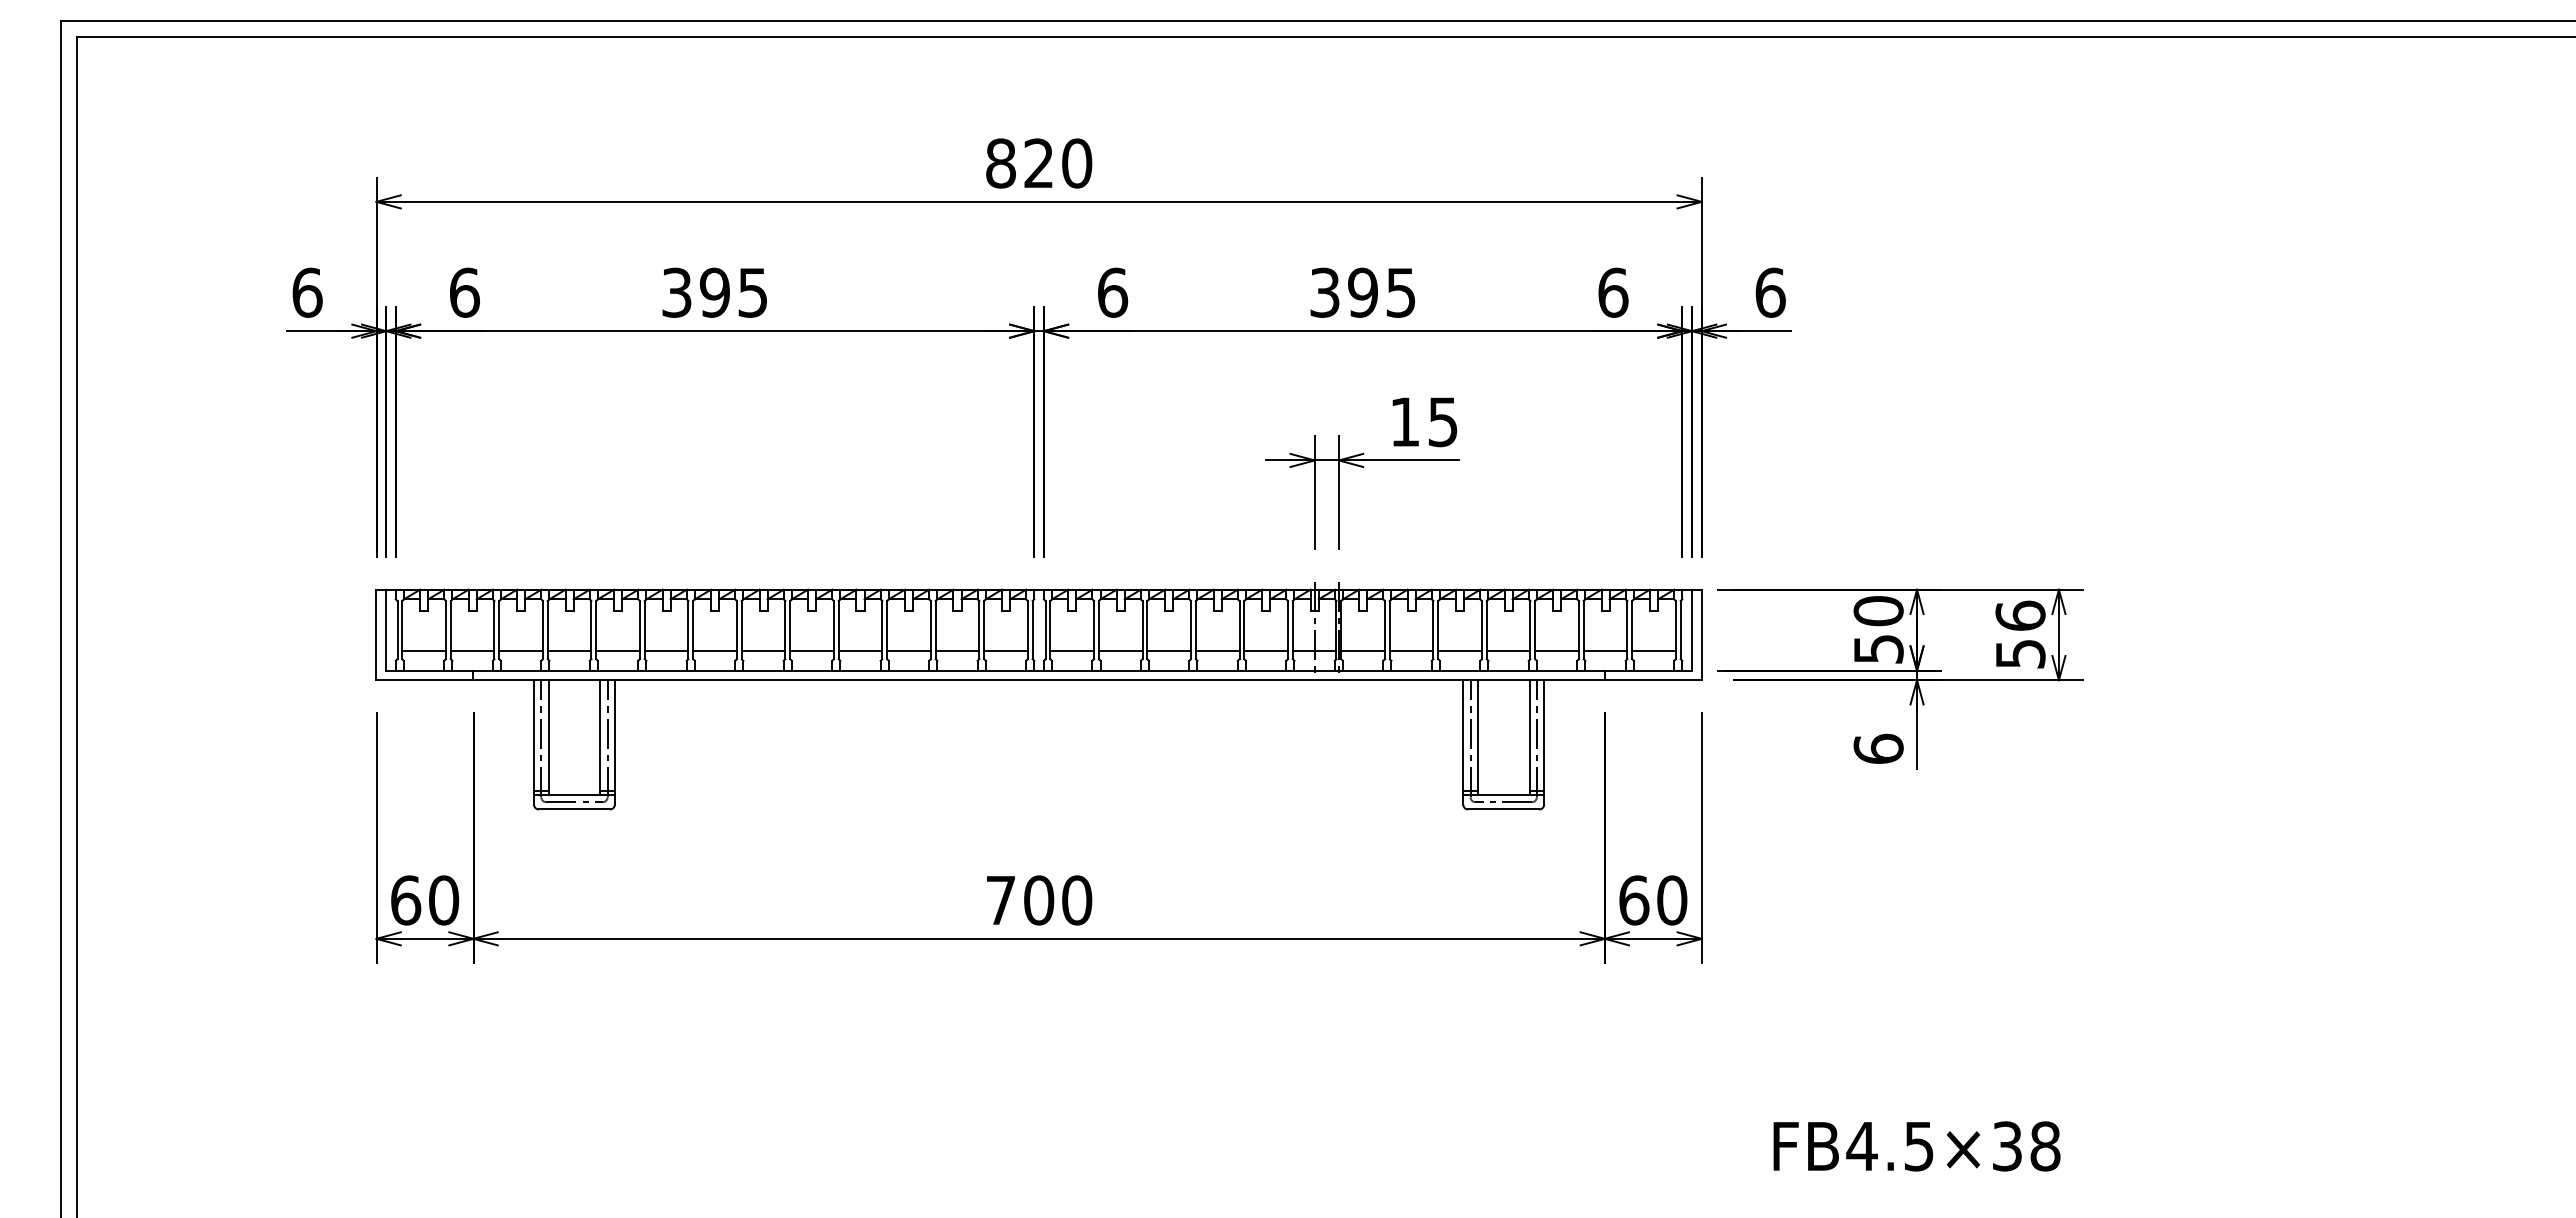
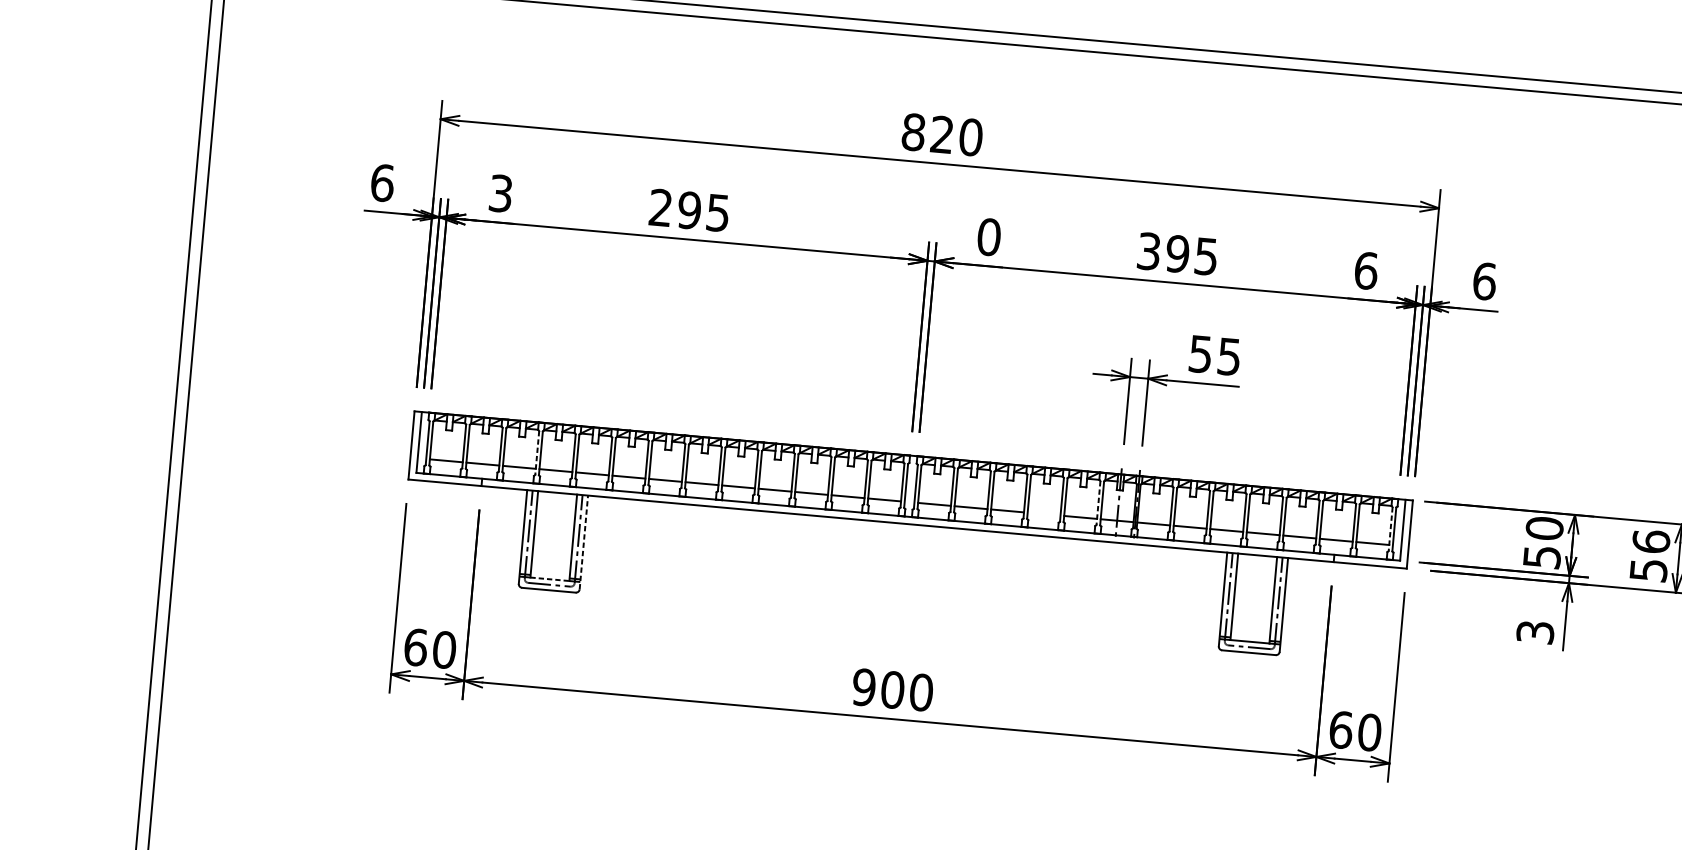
text: (464, 292) -> (500, 193), 6 -> 3
text: (676, 292) -> (660, 207), 395 -> 295
text: (1112, 292) -> (988, 236), 6 -> 0
text: (1404, 422) -> (1200, 354), 15 -> 55
line: (542, 630) -> (536, 453), solid -> dashed
line: (1287, 630) -> (1098, 503), solid -> dashed
line: (1675, 630) -> (1390, 529), solid -> dashed
line: (1217, 651) -> (1043, 514), removed
line: (614, 741) -> (583, 541), solid -> dashed
text: (1878, 748) -> (1535, 631), 6 -> 3
line: (574, 794) -> (549, 578), solid -> dashed
text: (1000, 900) -> (863, 687), 700 -> 900

